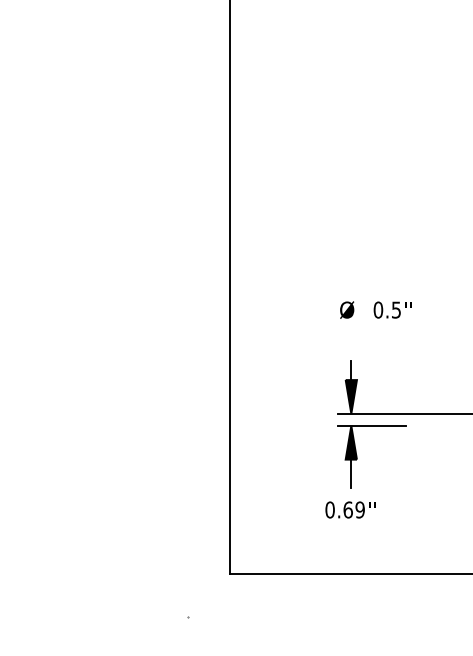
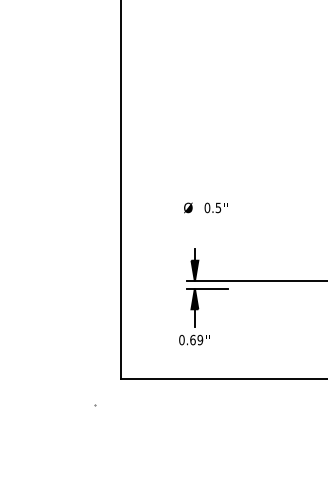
text: (375, 309) -> (205, 207), moved

